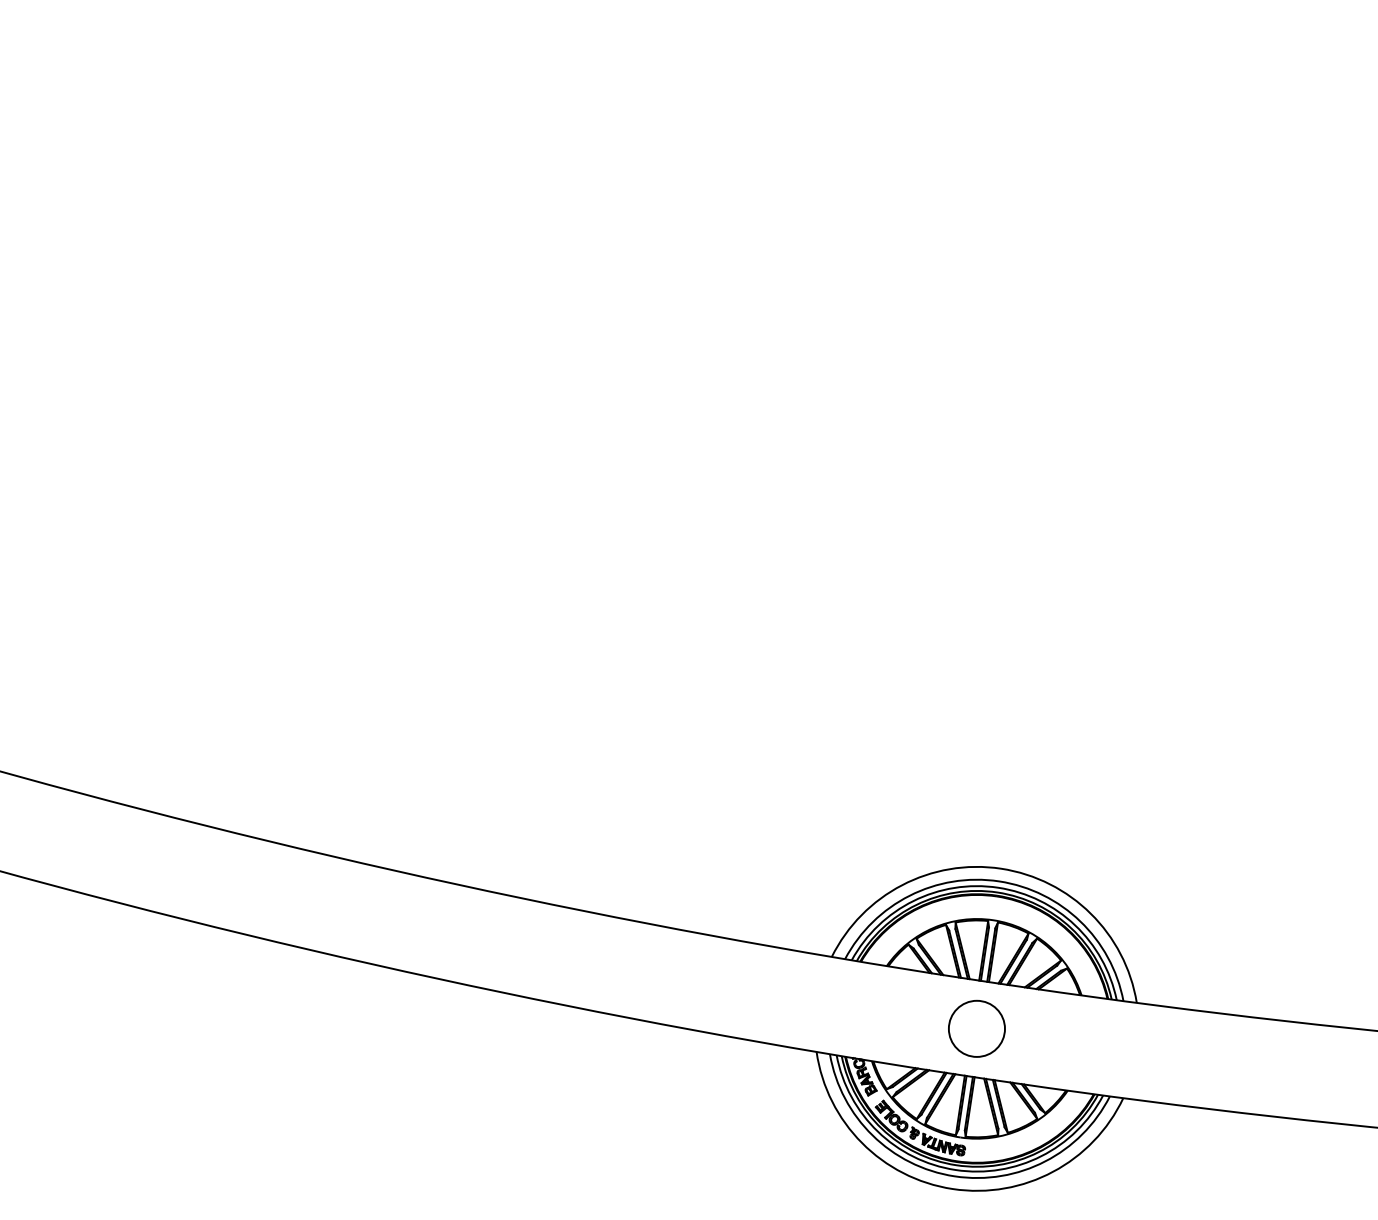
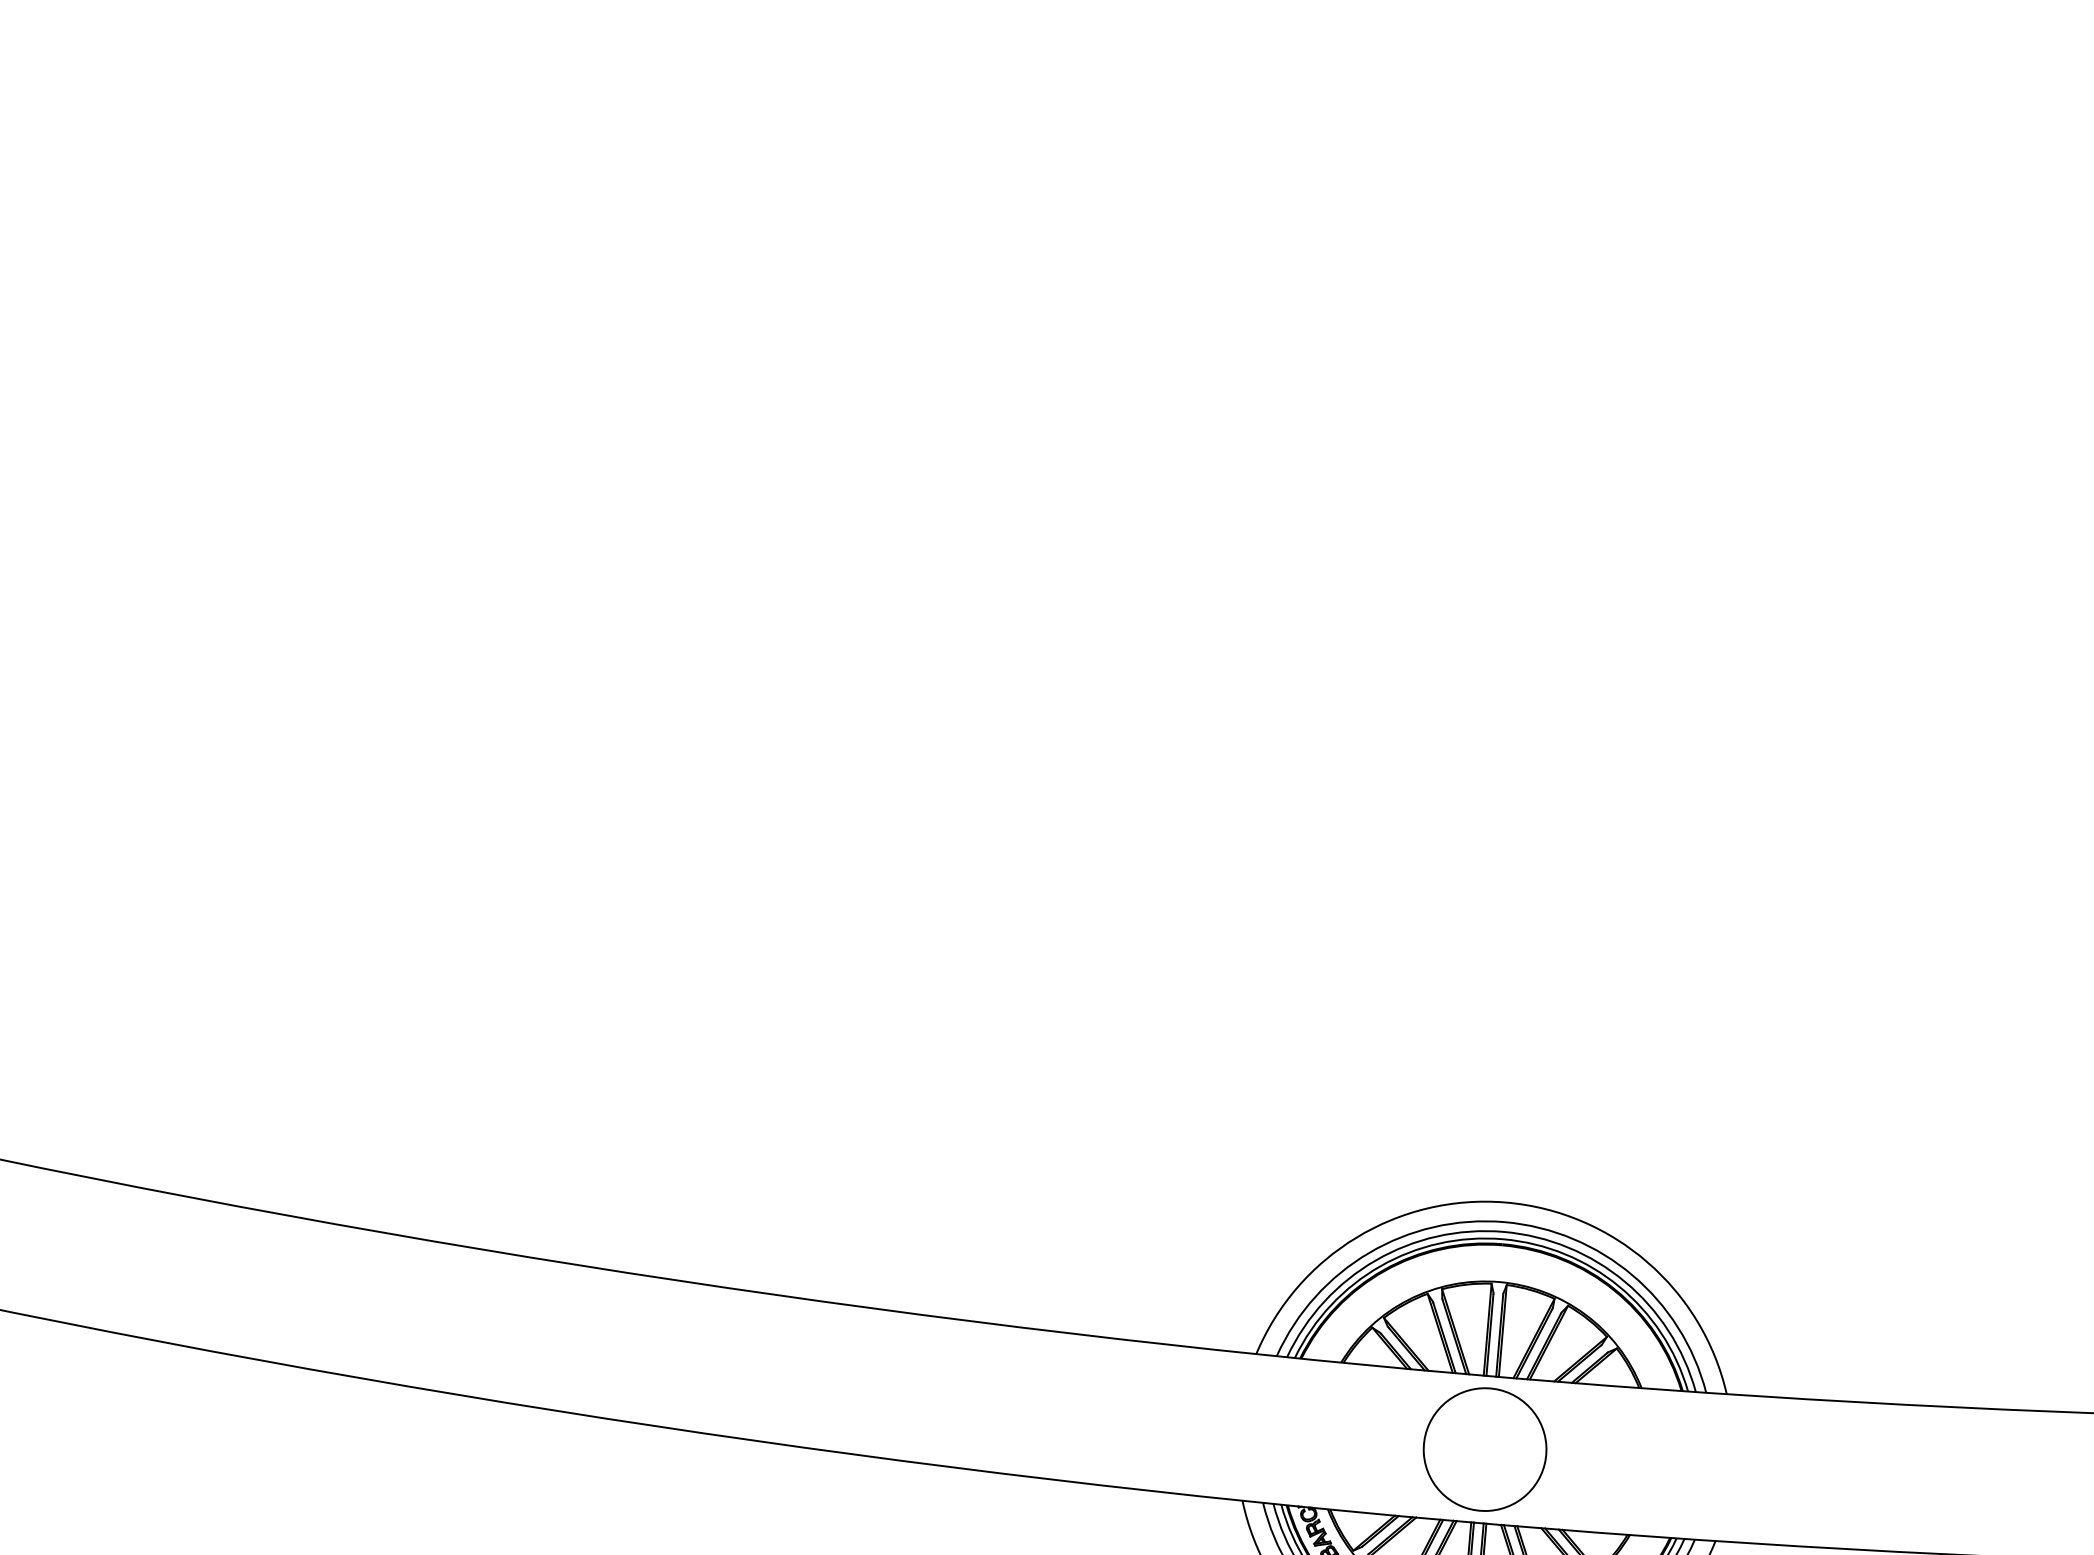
circle: (976, 1028) -> (1484, 1449), size x1.43

